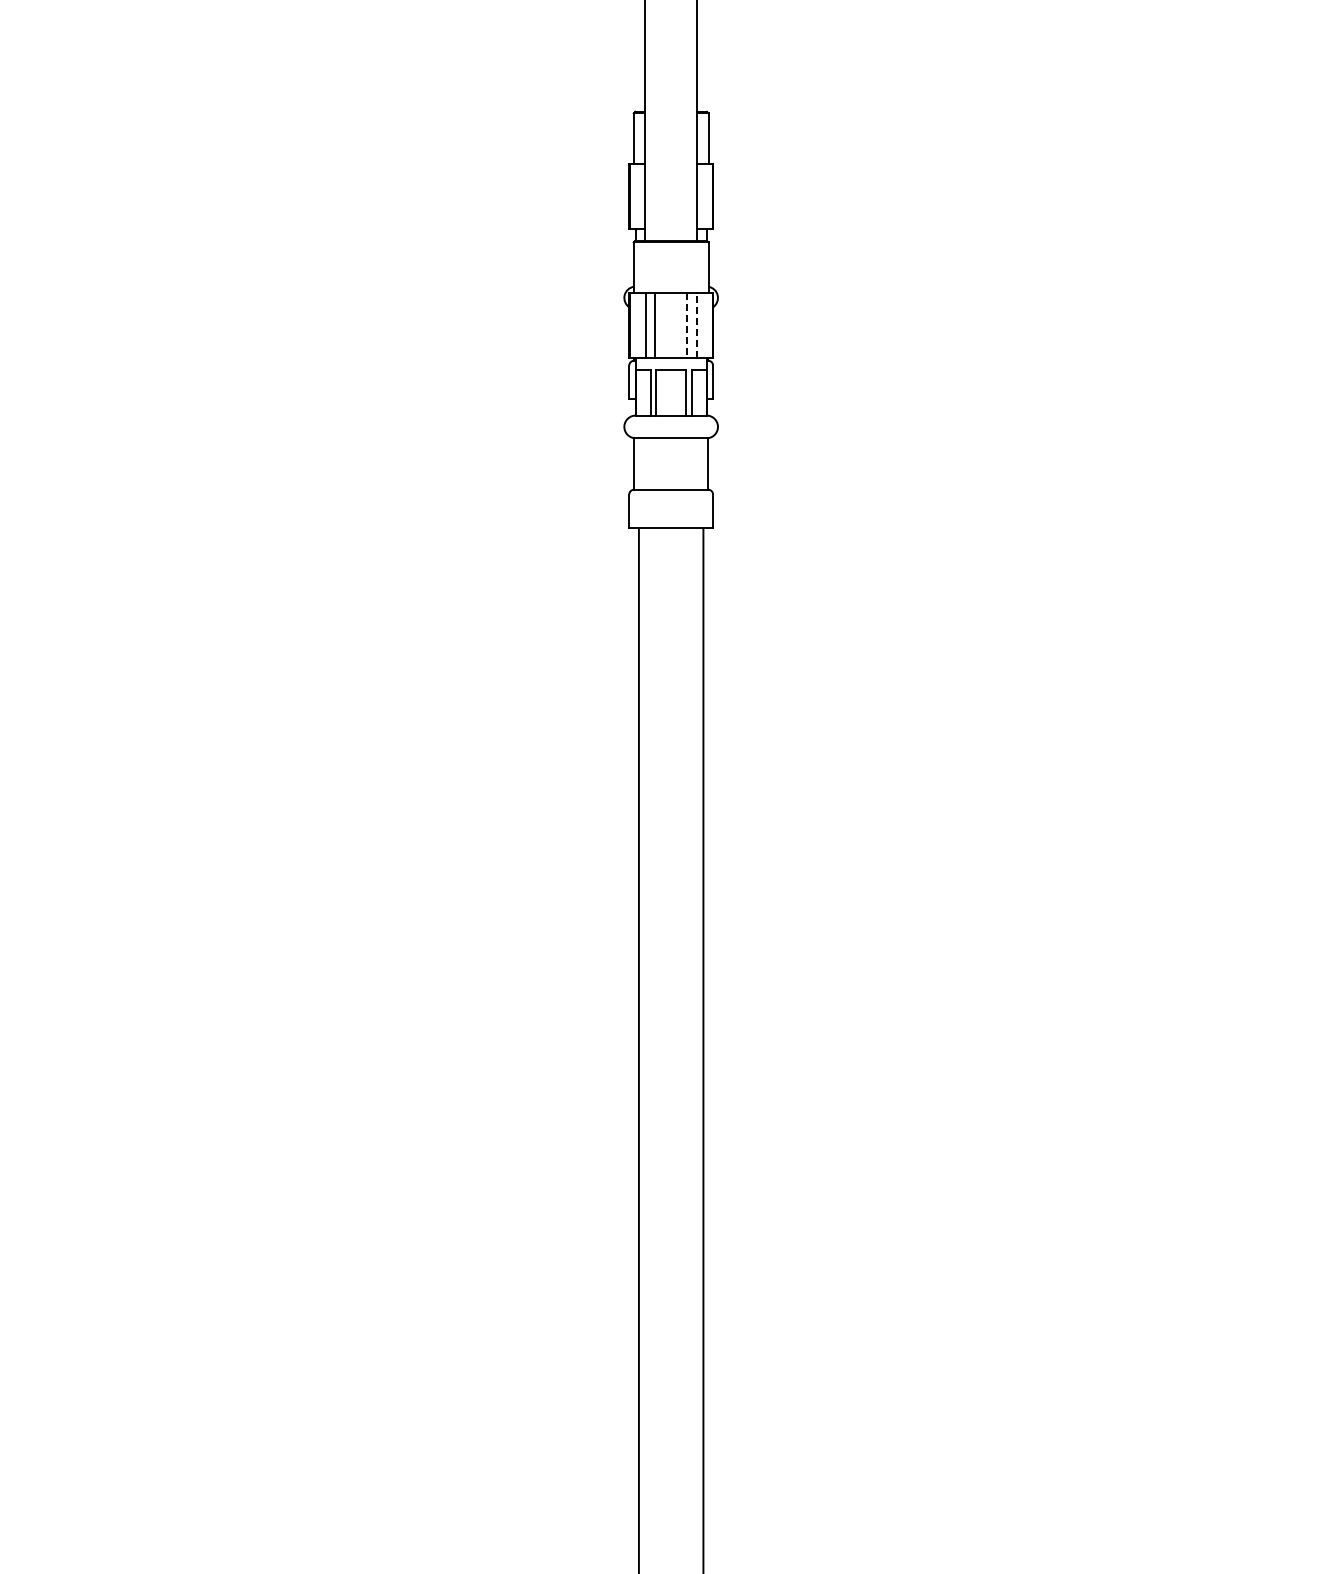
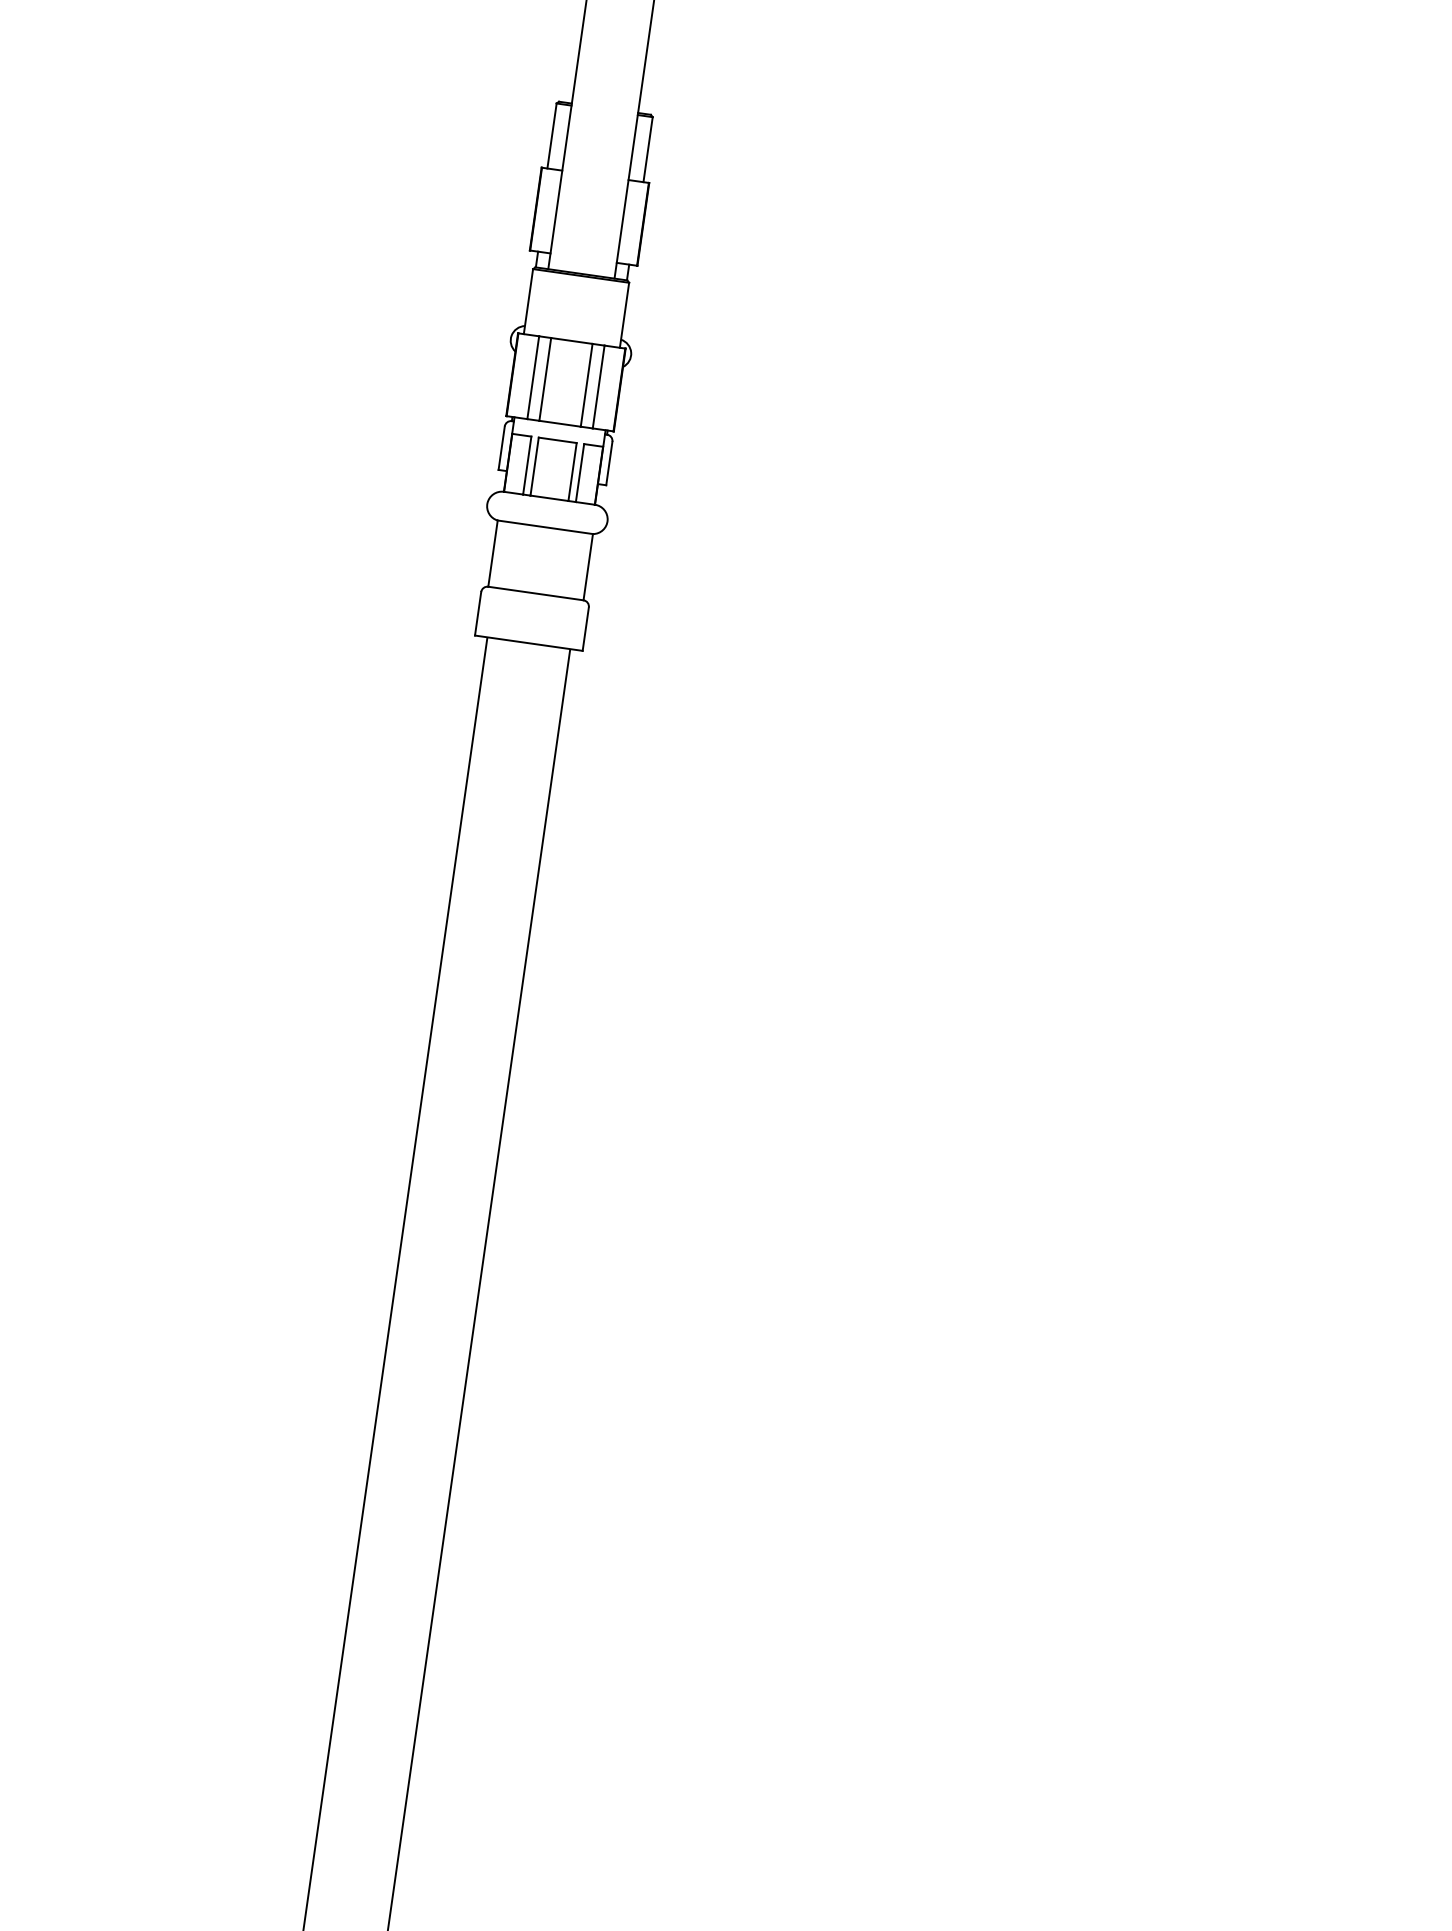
line: (696, 324) -> (598, 385), dashed -> solid
line: (687, 325) -> (586, 385), dashed -> solid

